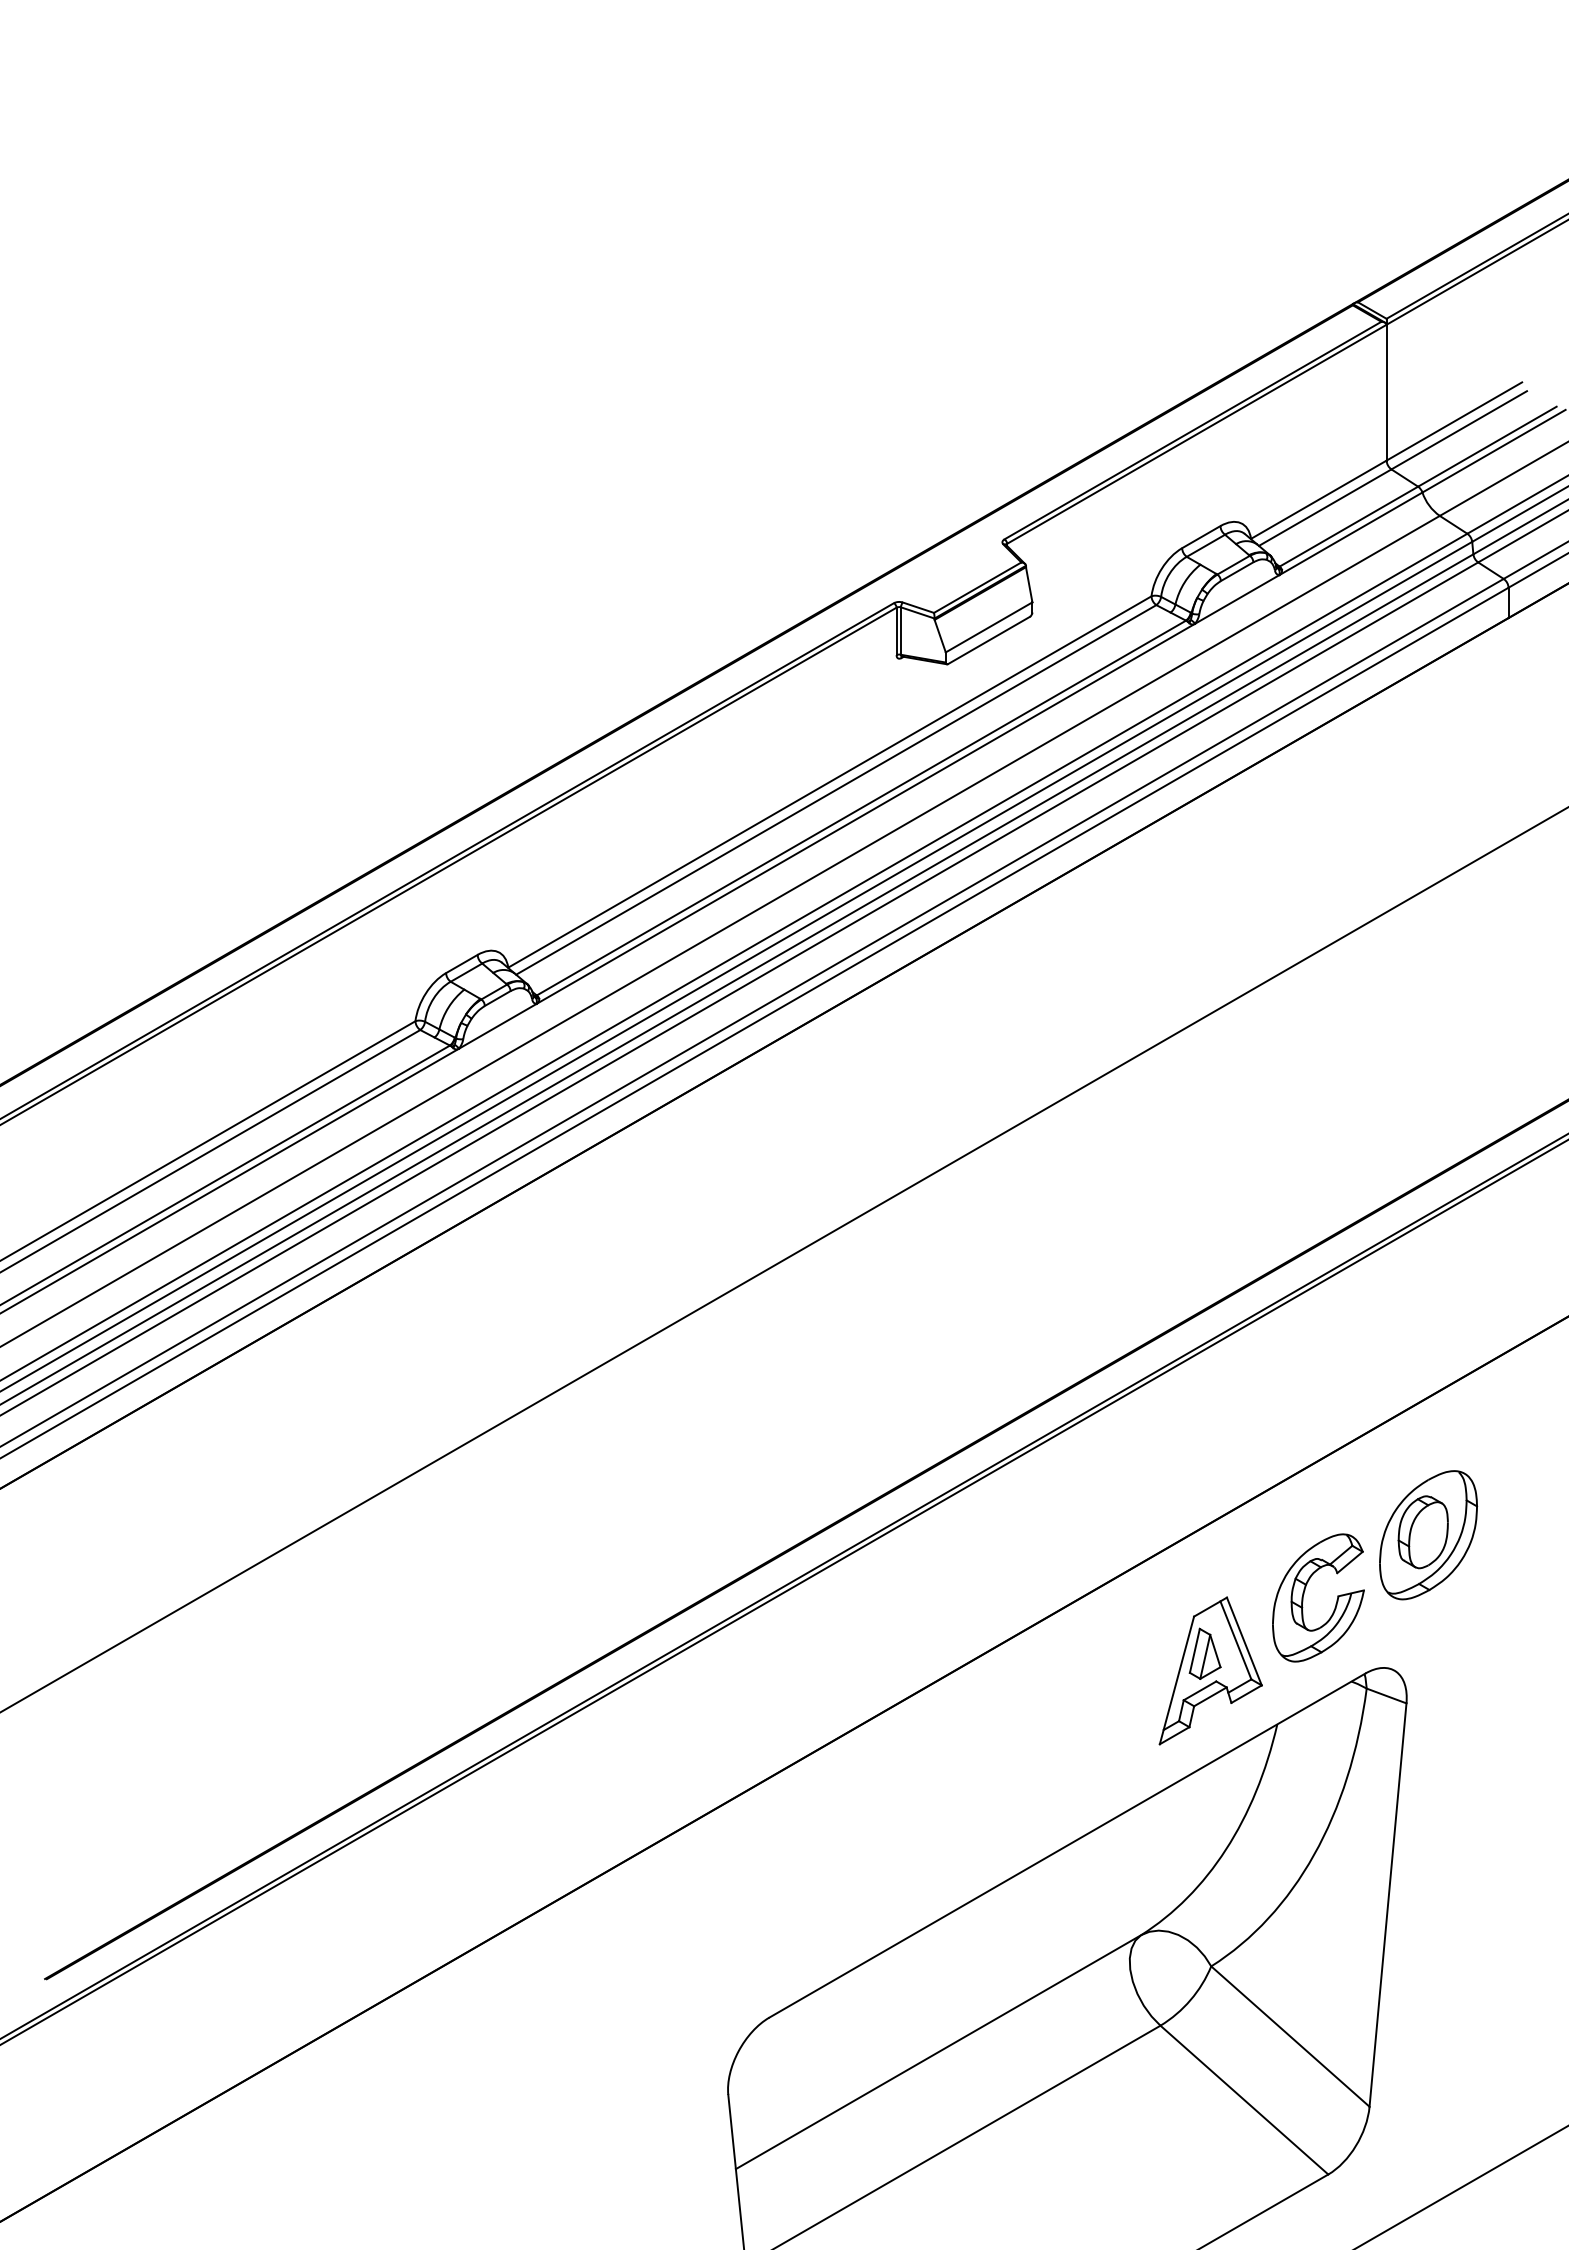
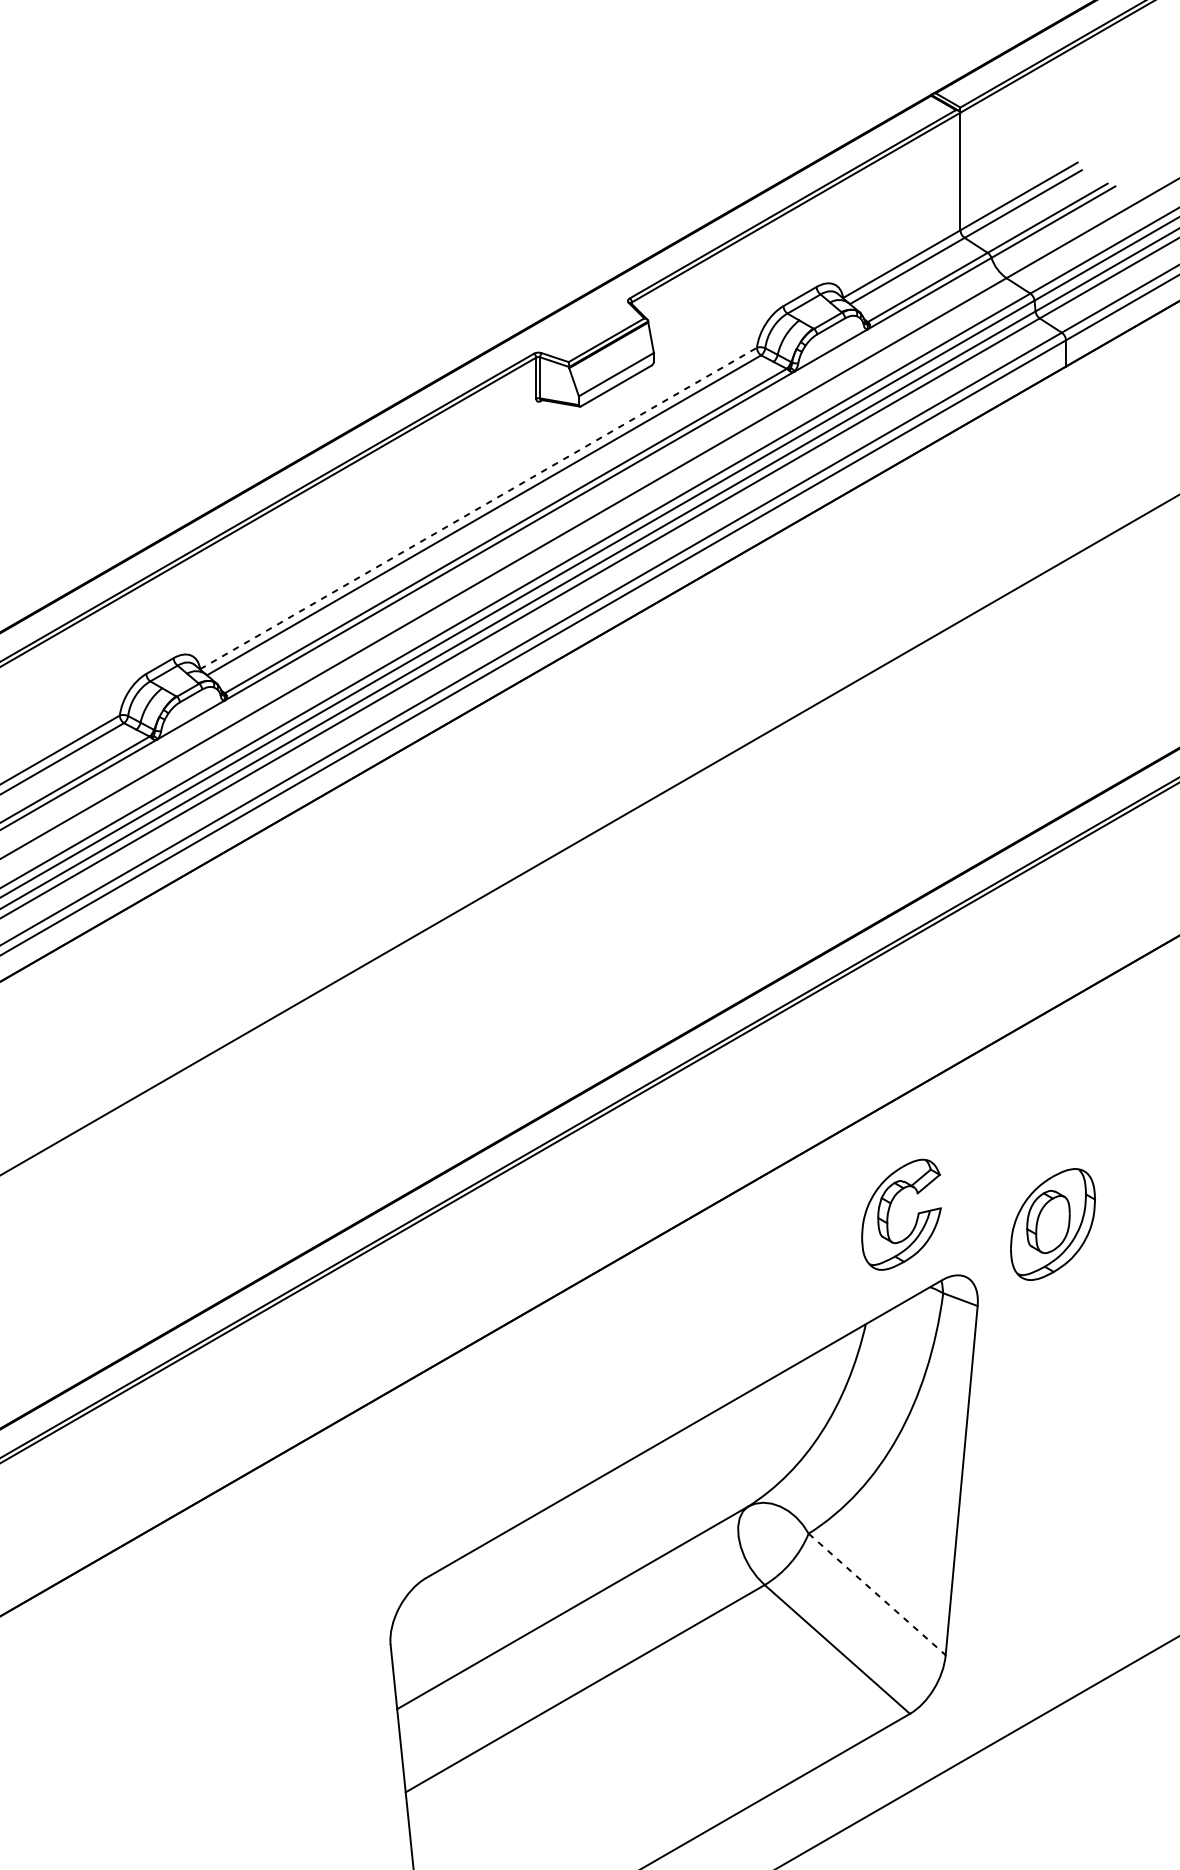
line: (830, 781) -> (479, 508), solid -> dashed
part: (1428, 1535) -> (1052, 1224), moved
part: (1210, 1670) -> (808, 1277), removed
line: (1290, 2036) -> (877, 1594), solid -> dashed

